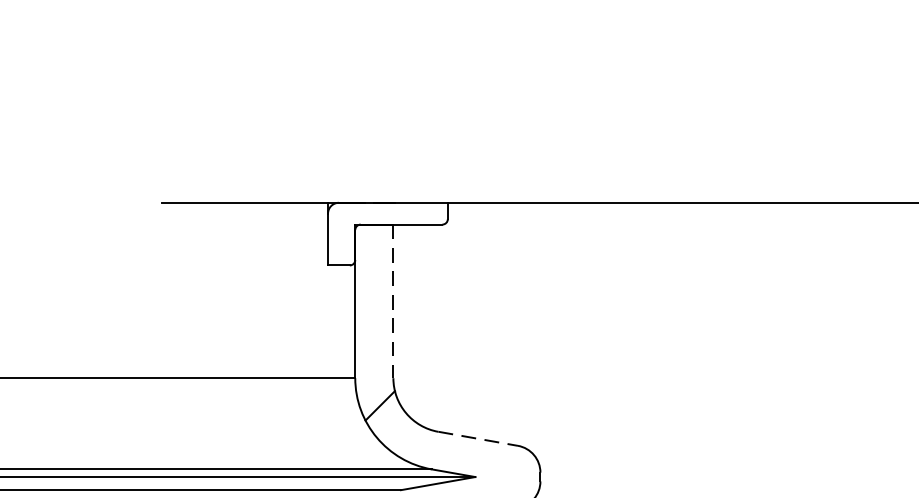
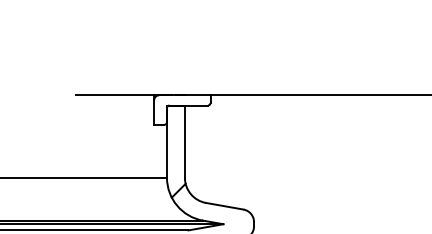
line: (392, 303) -> (184, 142), dashed -> solid
line: (477, 439) -> (224, 206), dashed -> solid

